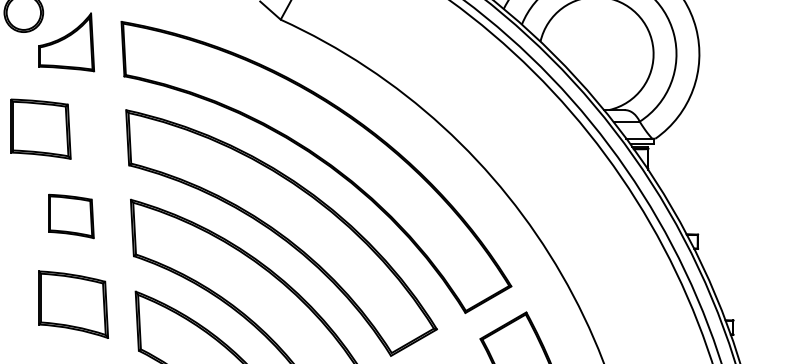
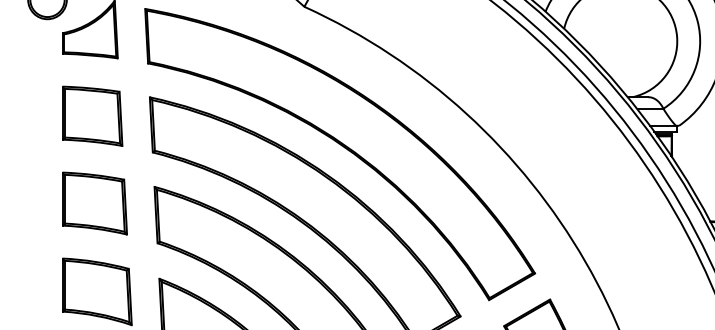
part: (40, 128) -> (92, 115), moved
part: (71, 216) -> (95, 203), size x1.43

